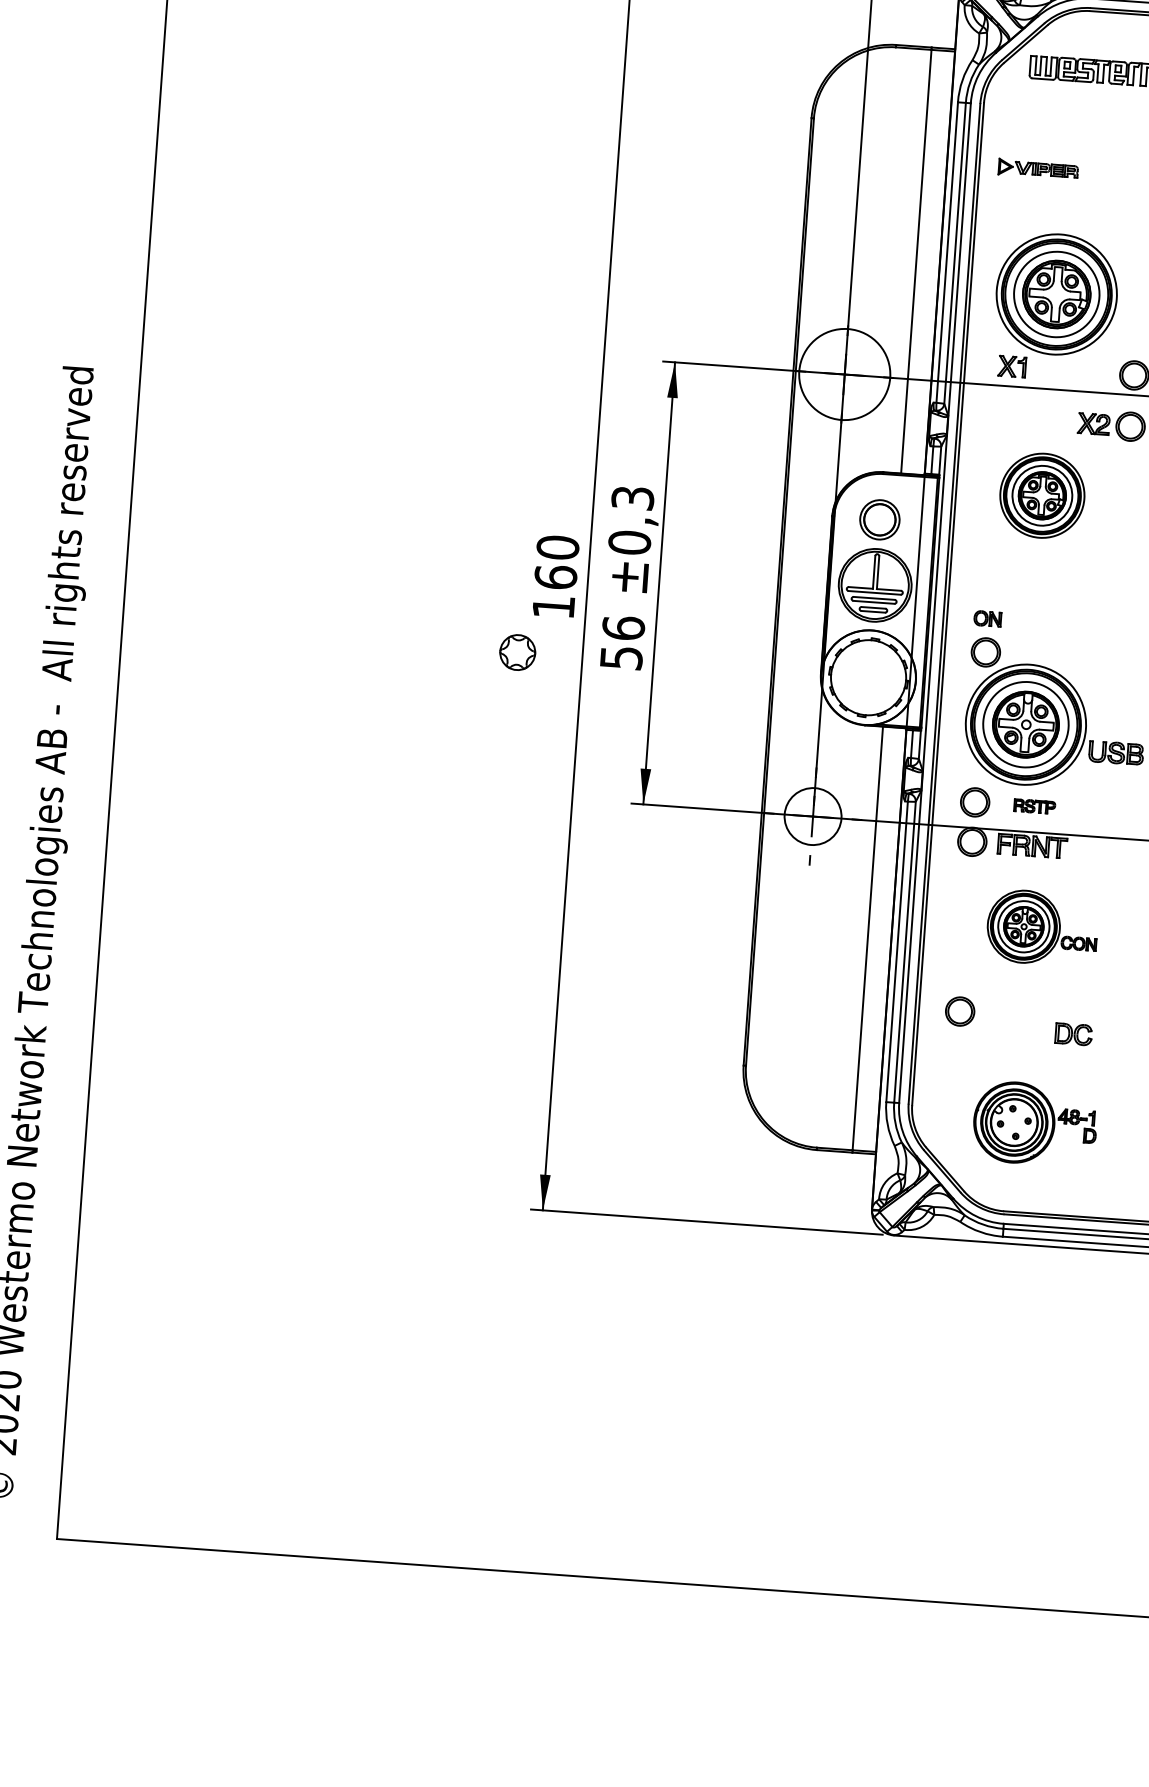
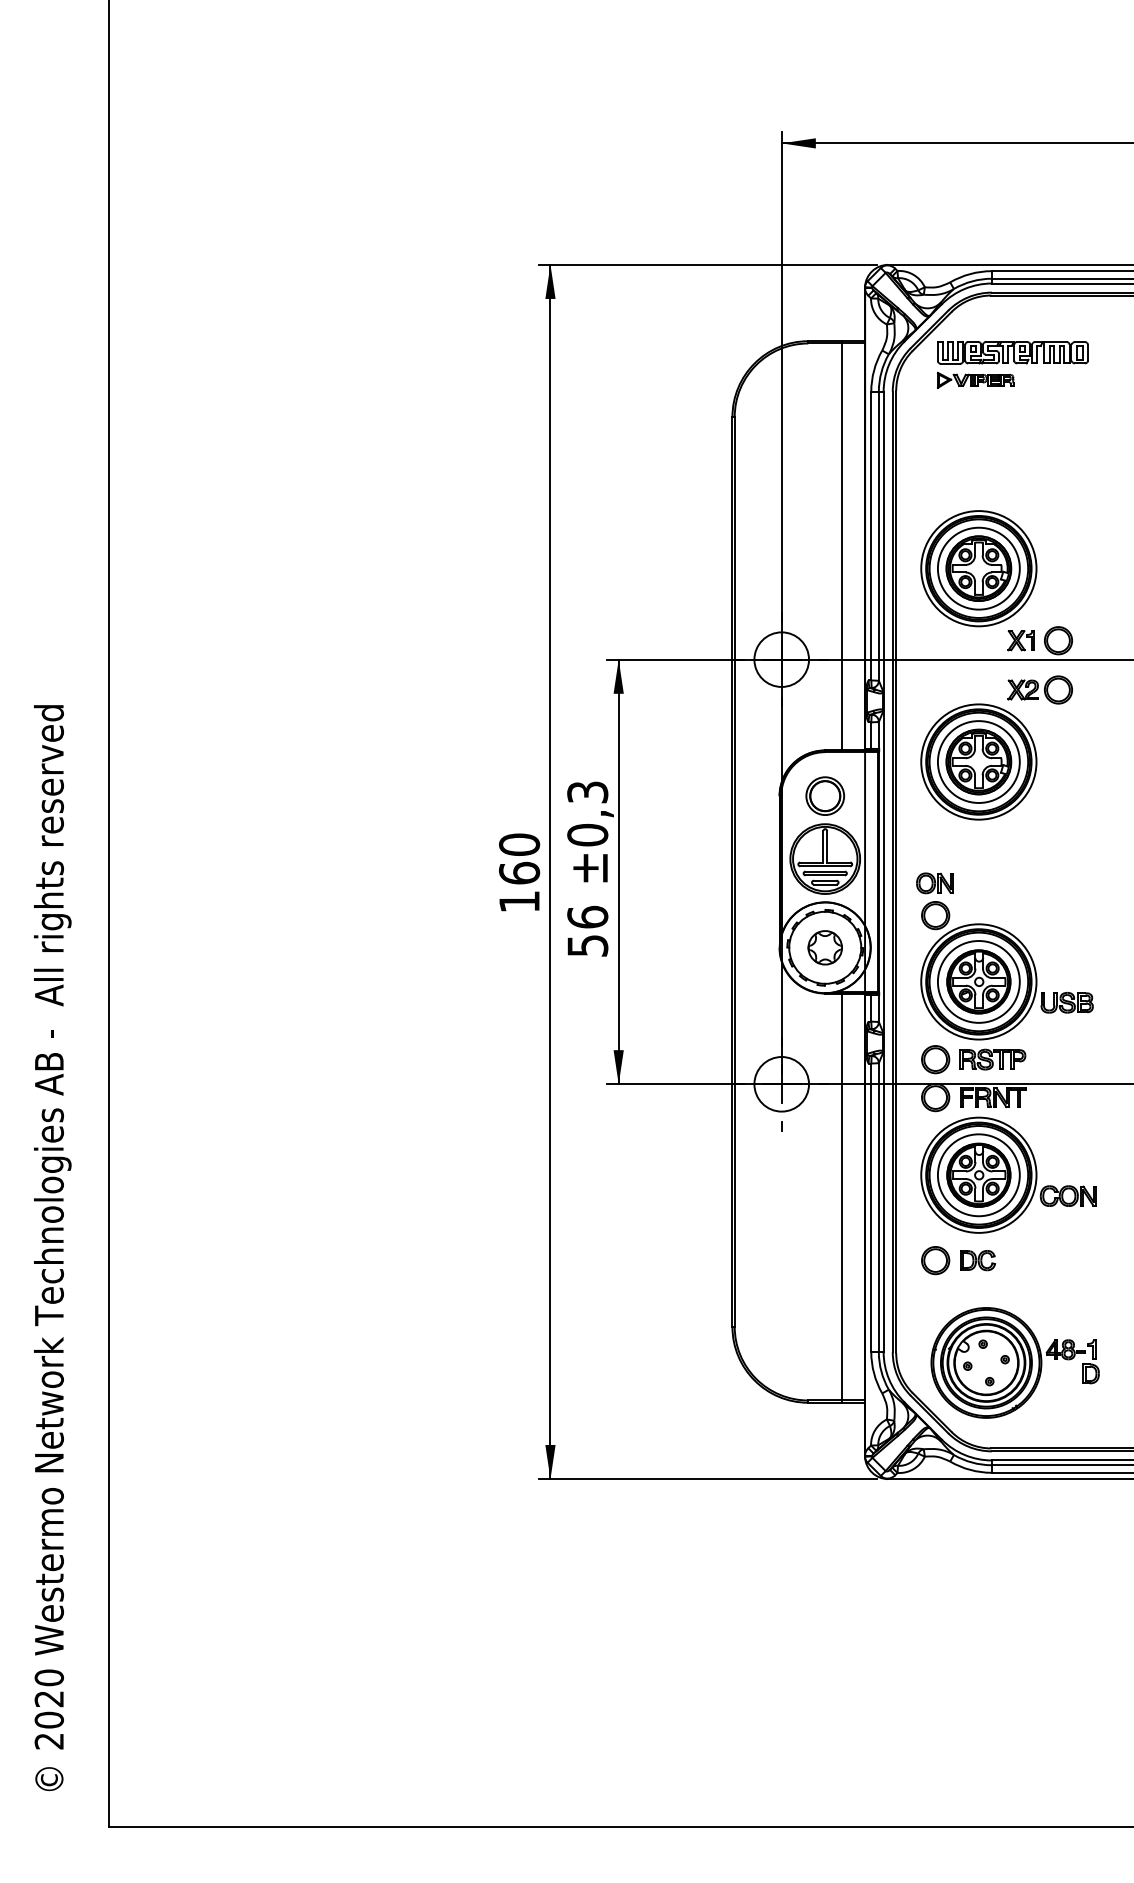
part: (1038, 168) -> (975, 379), moved
part: (1011, 366) -> (1020, 640), moved
circle: (844, 374) -> (781, 659), size x0.62
part: (1042, 495) -> (978, 761), size x1.43
part: (987, 618) -> (934, 883), size x1.43
part: (516, 652) -> (824, 947), moved
part: (1034, 806) -> (992, 1059), size x1.67
part: (1042, 927) -> (1008, 1174), size x1.67
part: (1074, 1034) -> (978, 1260), moved
part: (1034, 1123) -> (1014, 1362), size x1.43

